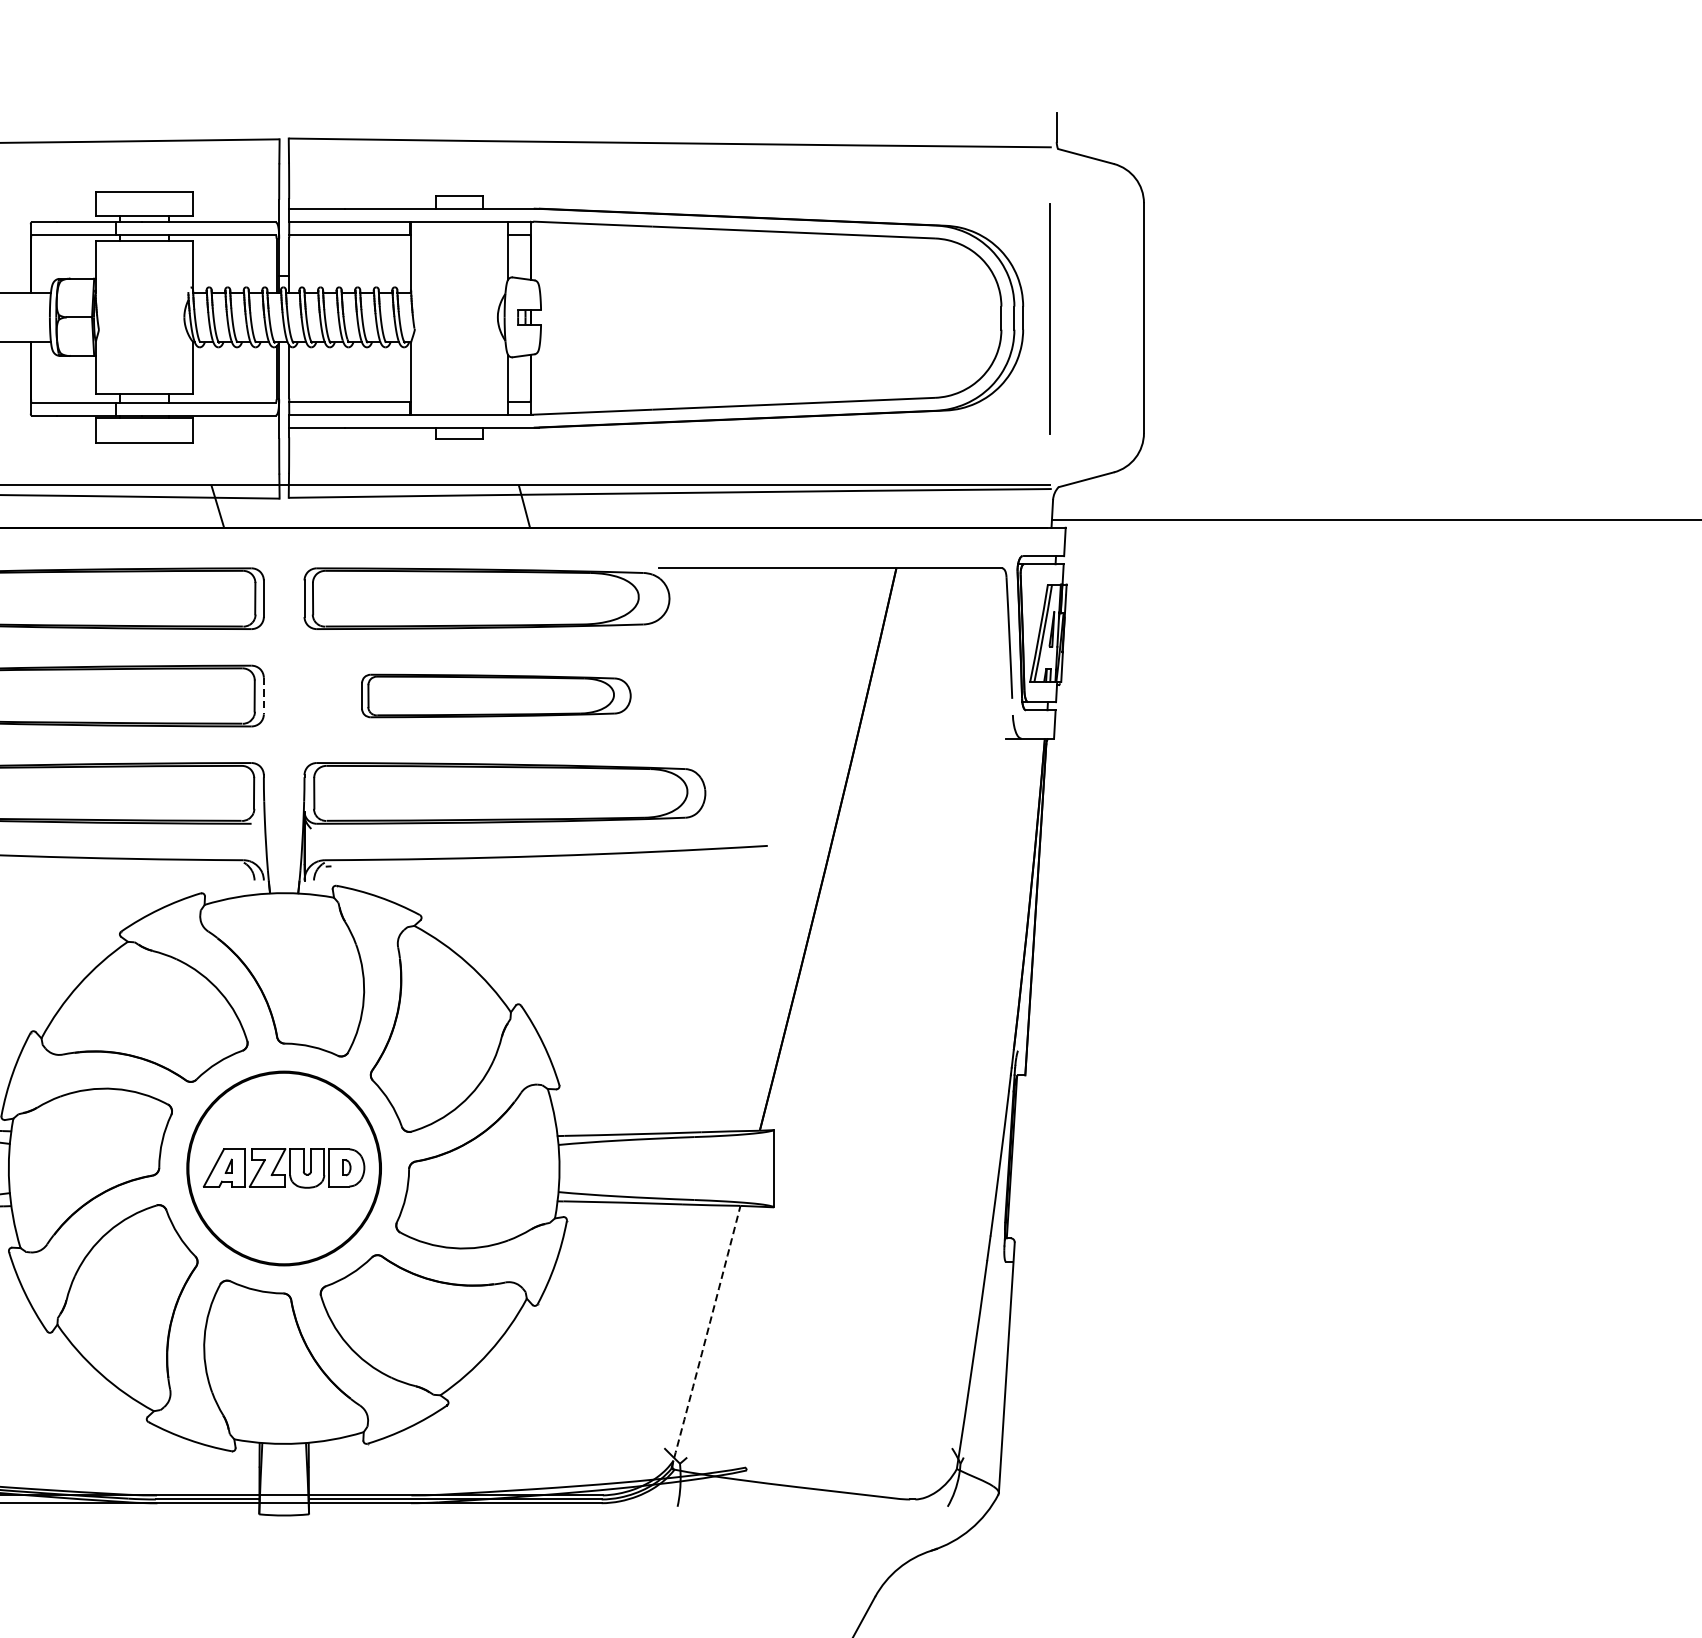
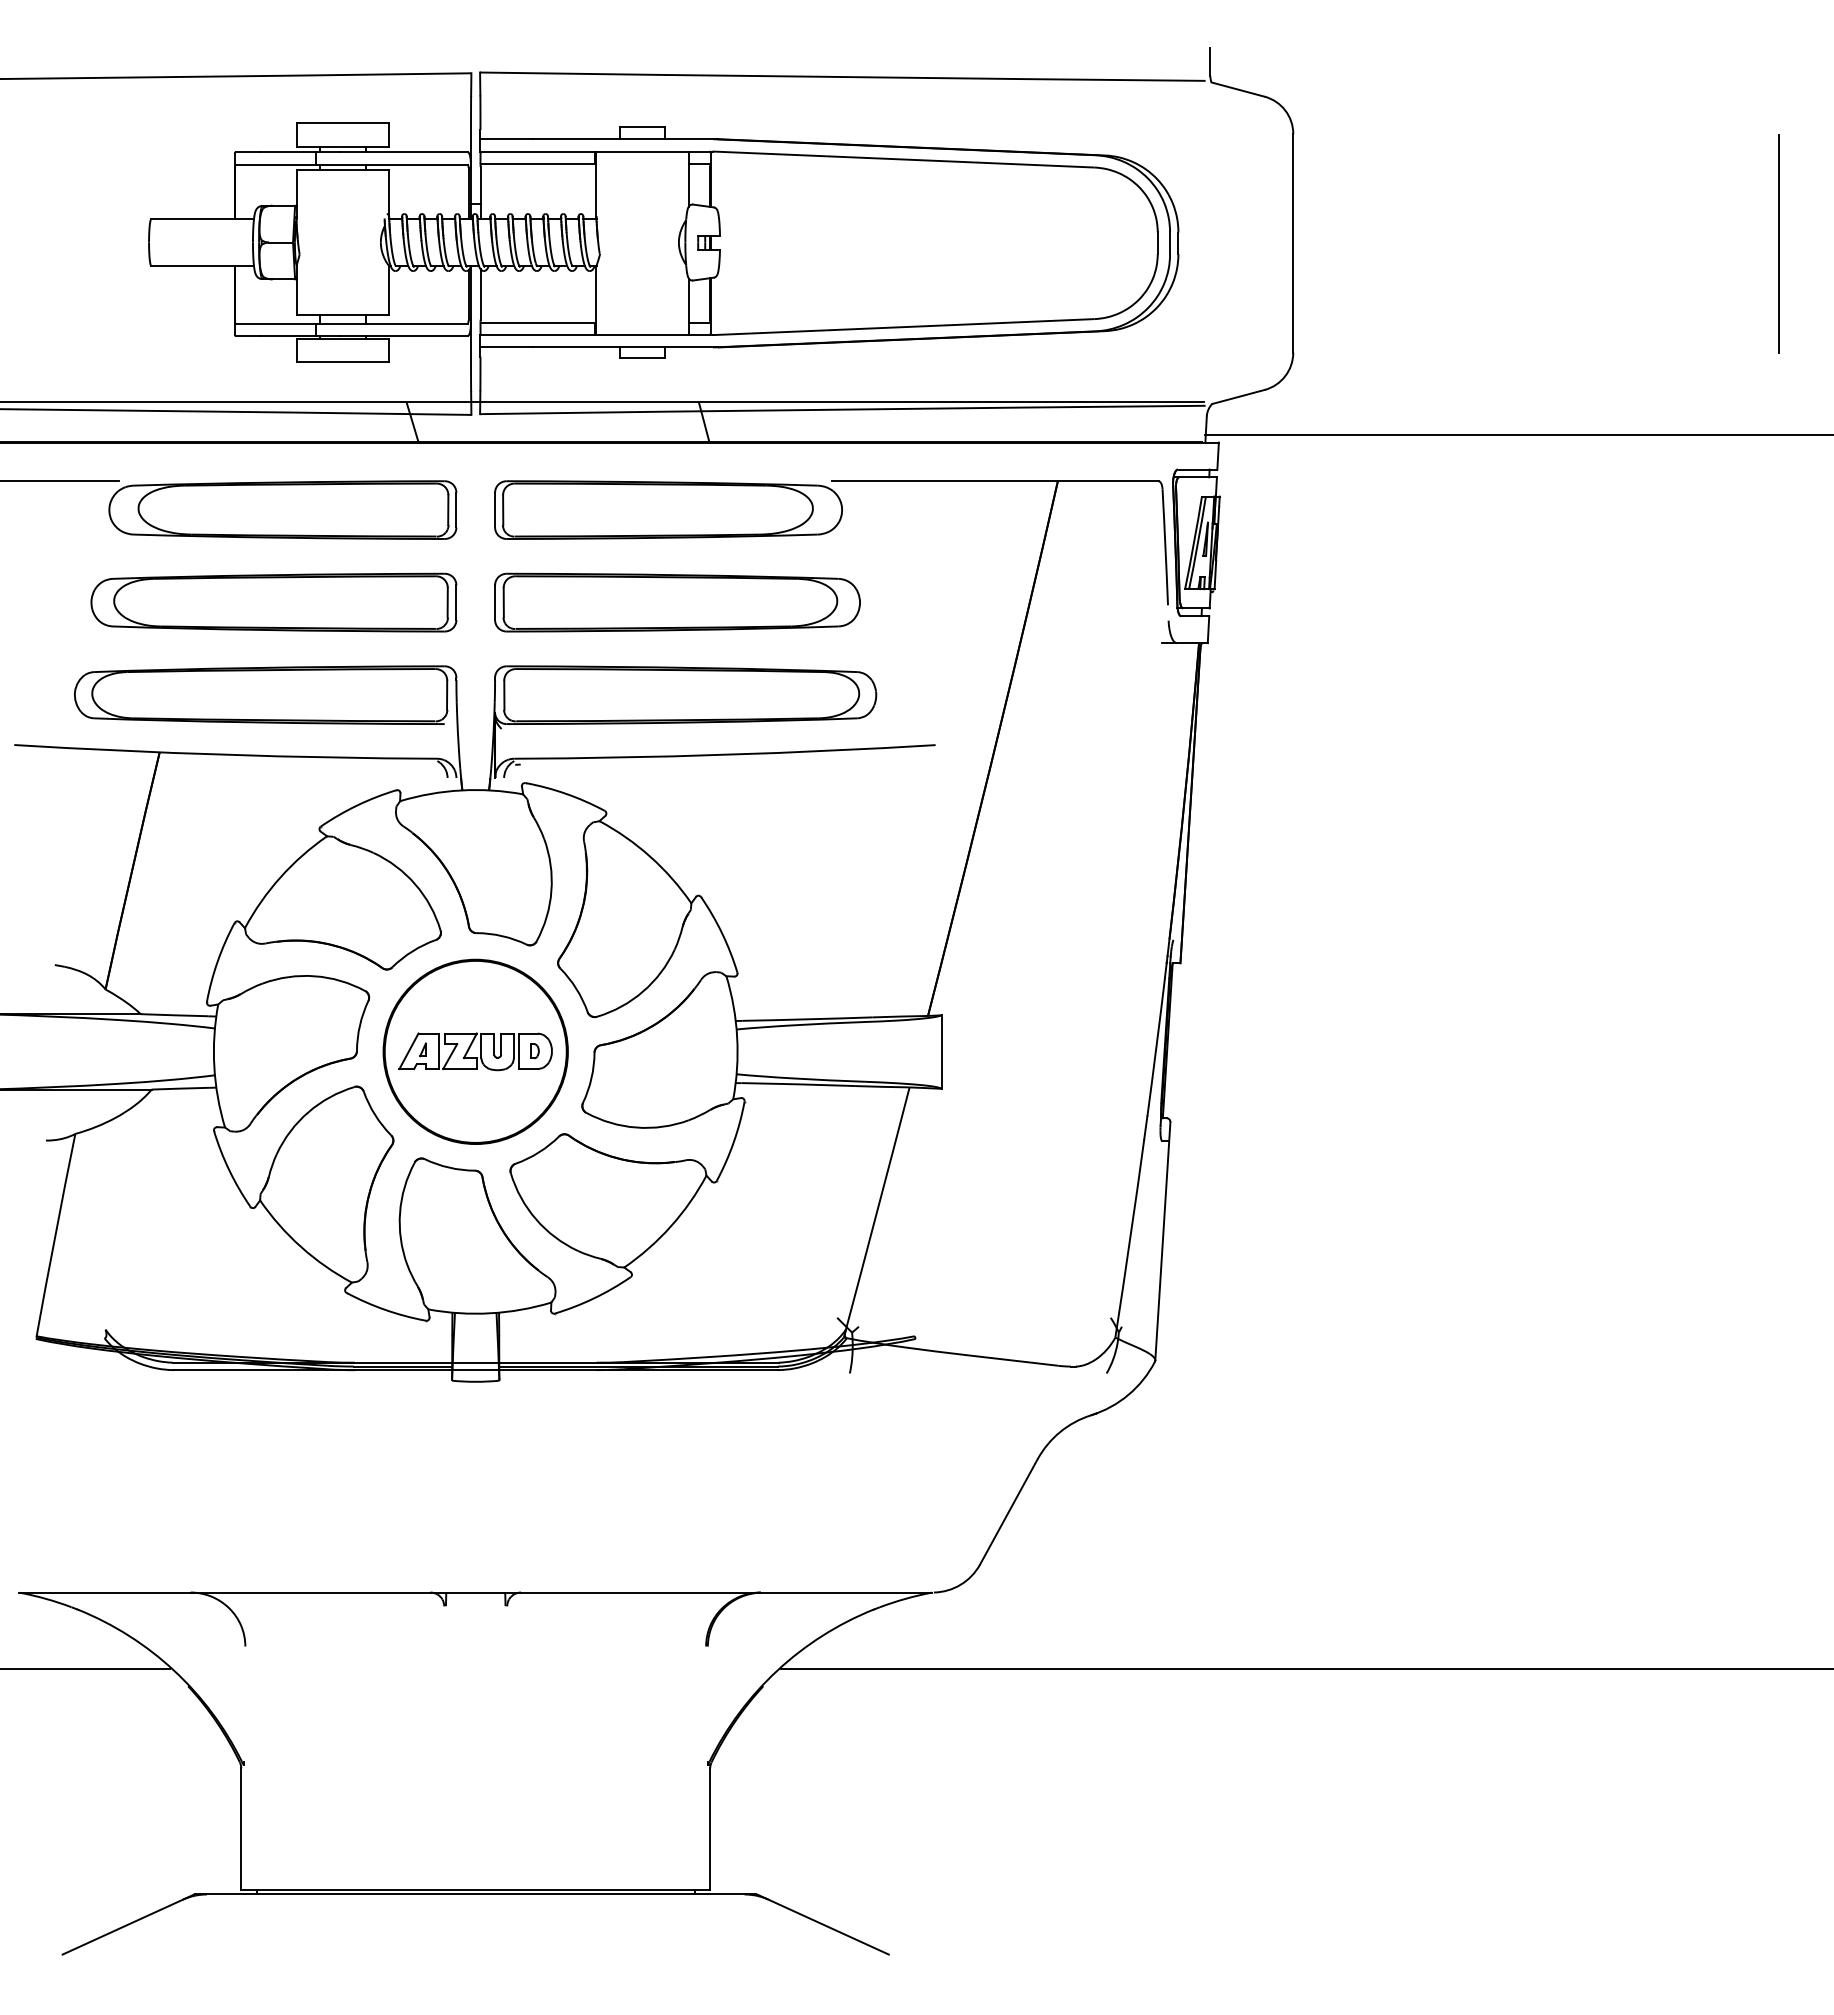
line: (1049, 318) -> (1778, 243), moved
part: (496, 695) -> (677, 602), size x1.43
line: (263, 696) -> (456, 603), dashed -> solid
arc: (705, 1337) -> (876, 1212), dashed -> solid

